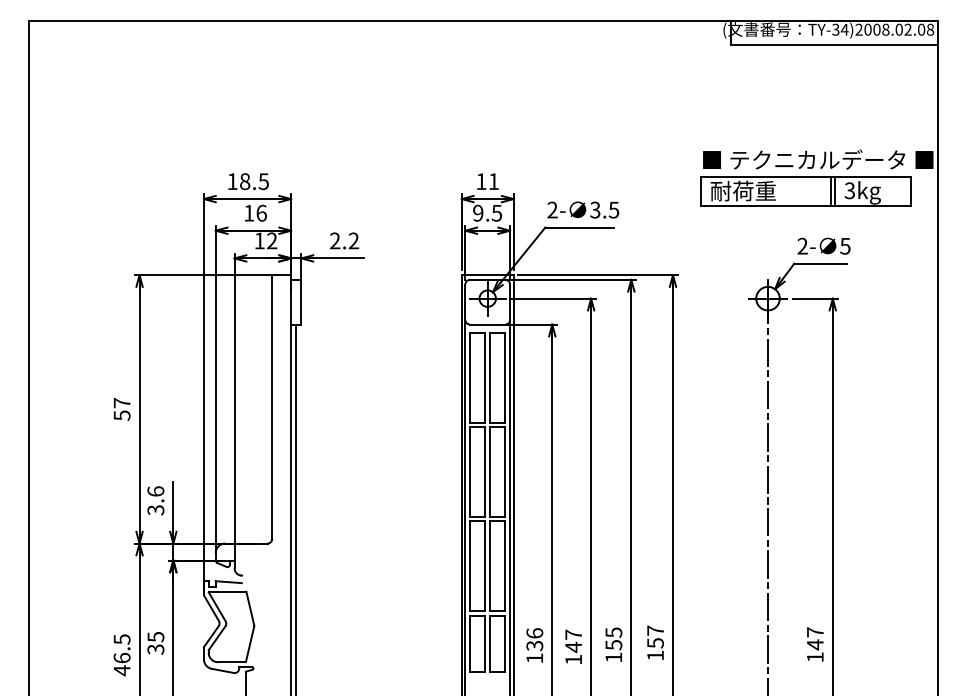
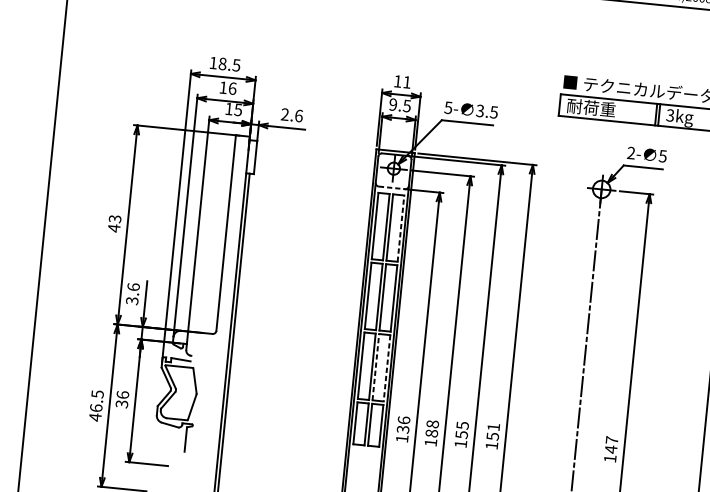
text: (552, 209) -> (448, 107), 2- -> 5-
text: (271, 240) -> (237, 109), 12 -> 15
text: (353, 240) -> (298, 115), 2.2 -> 2.6
line: (487, 324) -> (391, 187), solid -> dashed
line: (505, 377) -> (401, 228), solid -> dashed
text: (121, 409) -> (114, 223), 57 -> 43
line: (490, 566) -> (376, 367), solid -> dashed
line: (505, 566) -> (387, 368), solid -> dashed
text: (655, 630) -> (493, 427), 157 -> 151
text: (155, 636) -> (122, 394), 35 -> 36
text: (573, 640) -> (432, 428), 147 -> 188

